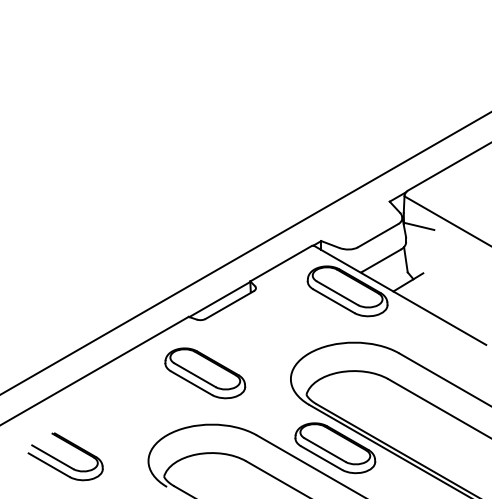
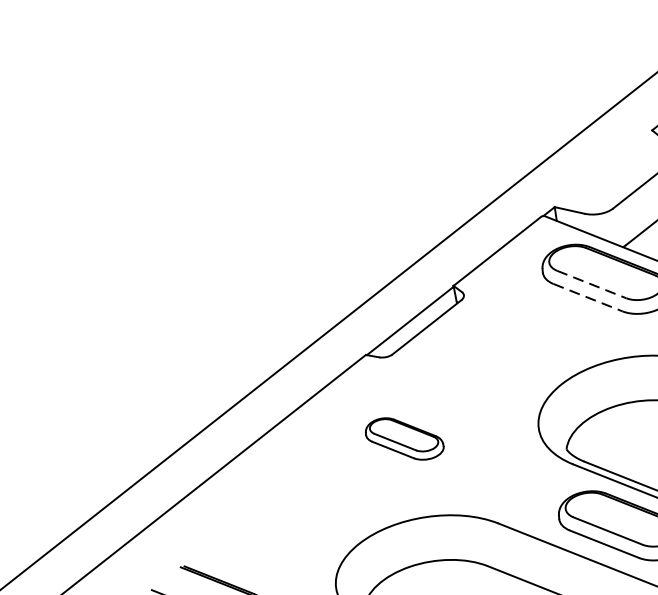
line: (337, 293) -> (591, 284), solid -> dashed
line: (333, 301) -> (587, 298), solid -> dashed
part: (205, 373) -> (404, 439), size x0.6

